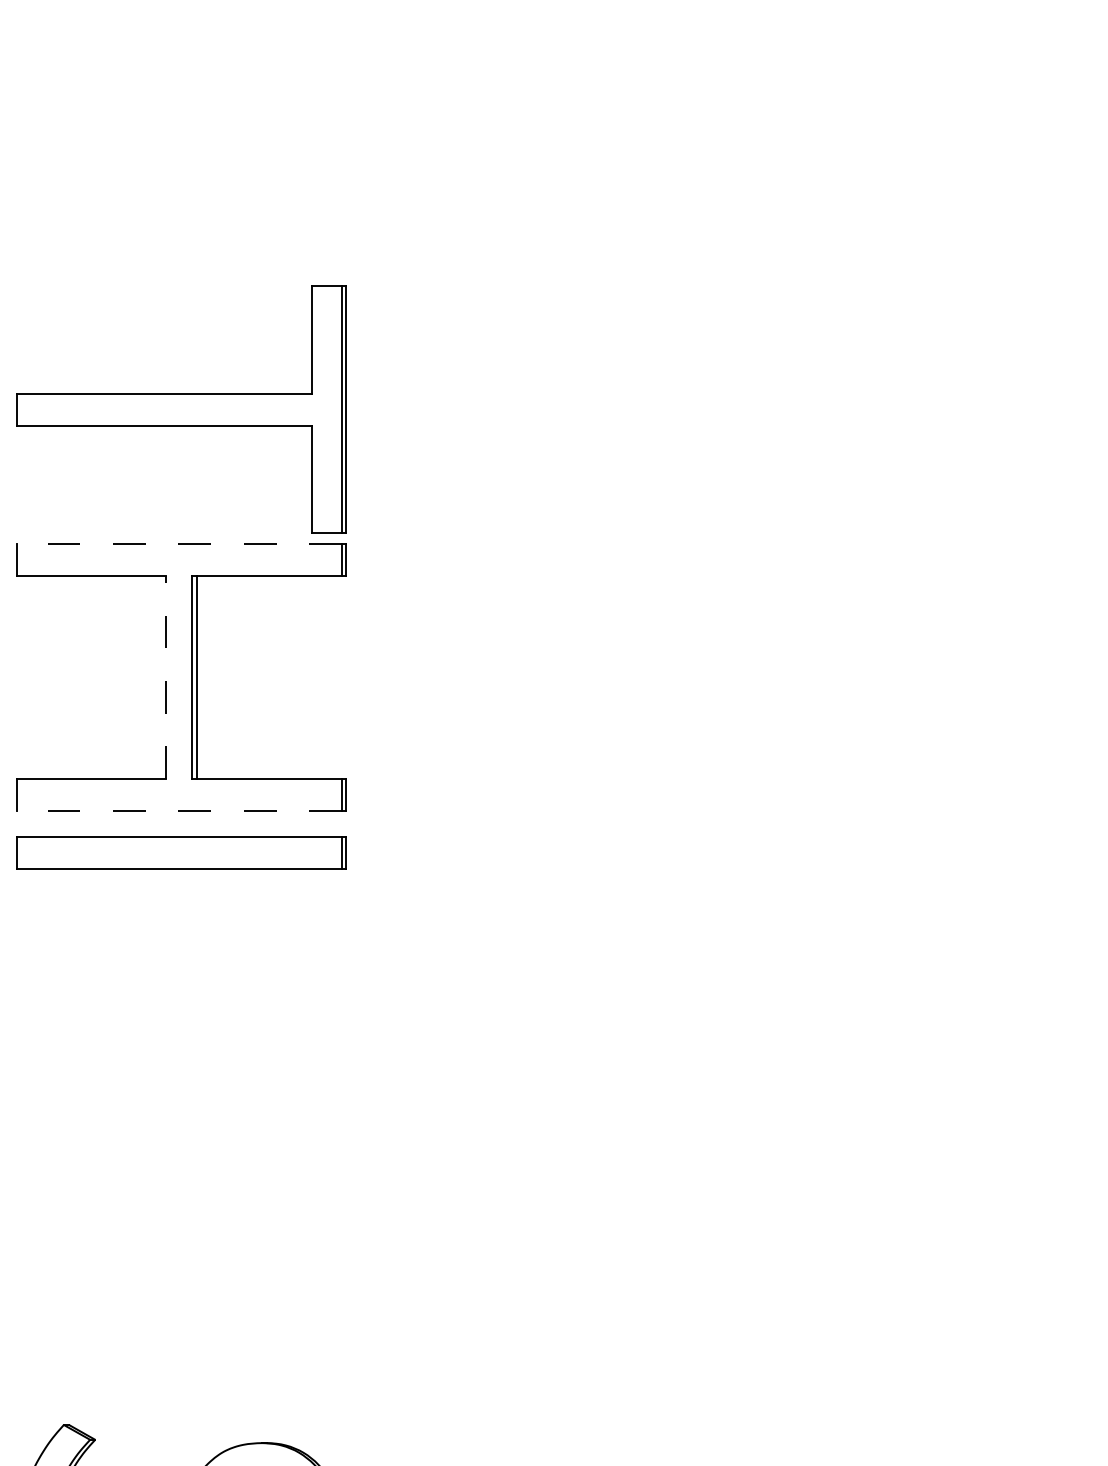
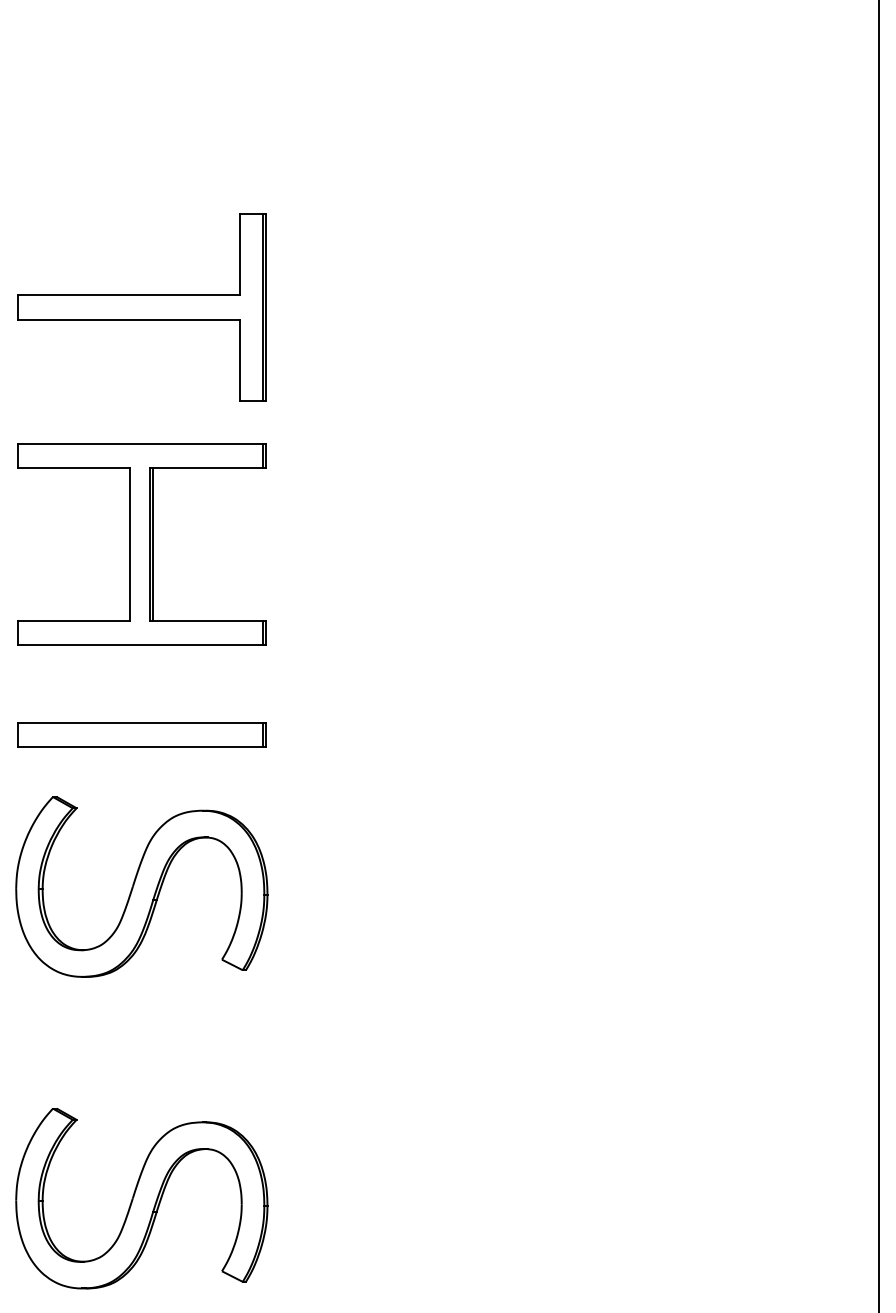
part: (181, 409) -> (141, 307), moved
line: (178, 543) -> (139, 443), dashed -> solid
line: (165, 677) -> (129, 544), dashed -> solid
line: (178, 811) -> (139, 645), dashed -> solid
part: (181, 852) -> (141, 734), moved
part: (181, 1130) -> (141, 886), added

